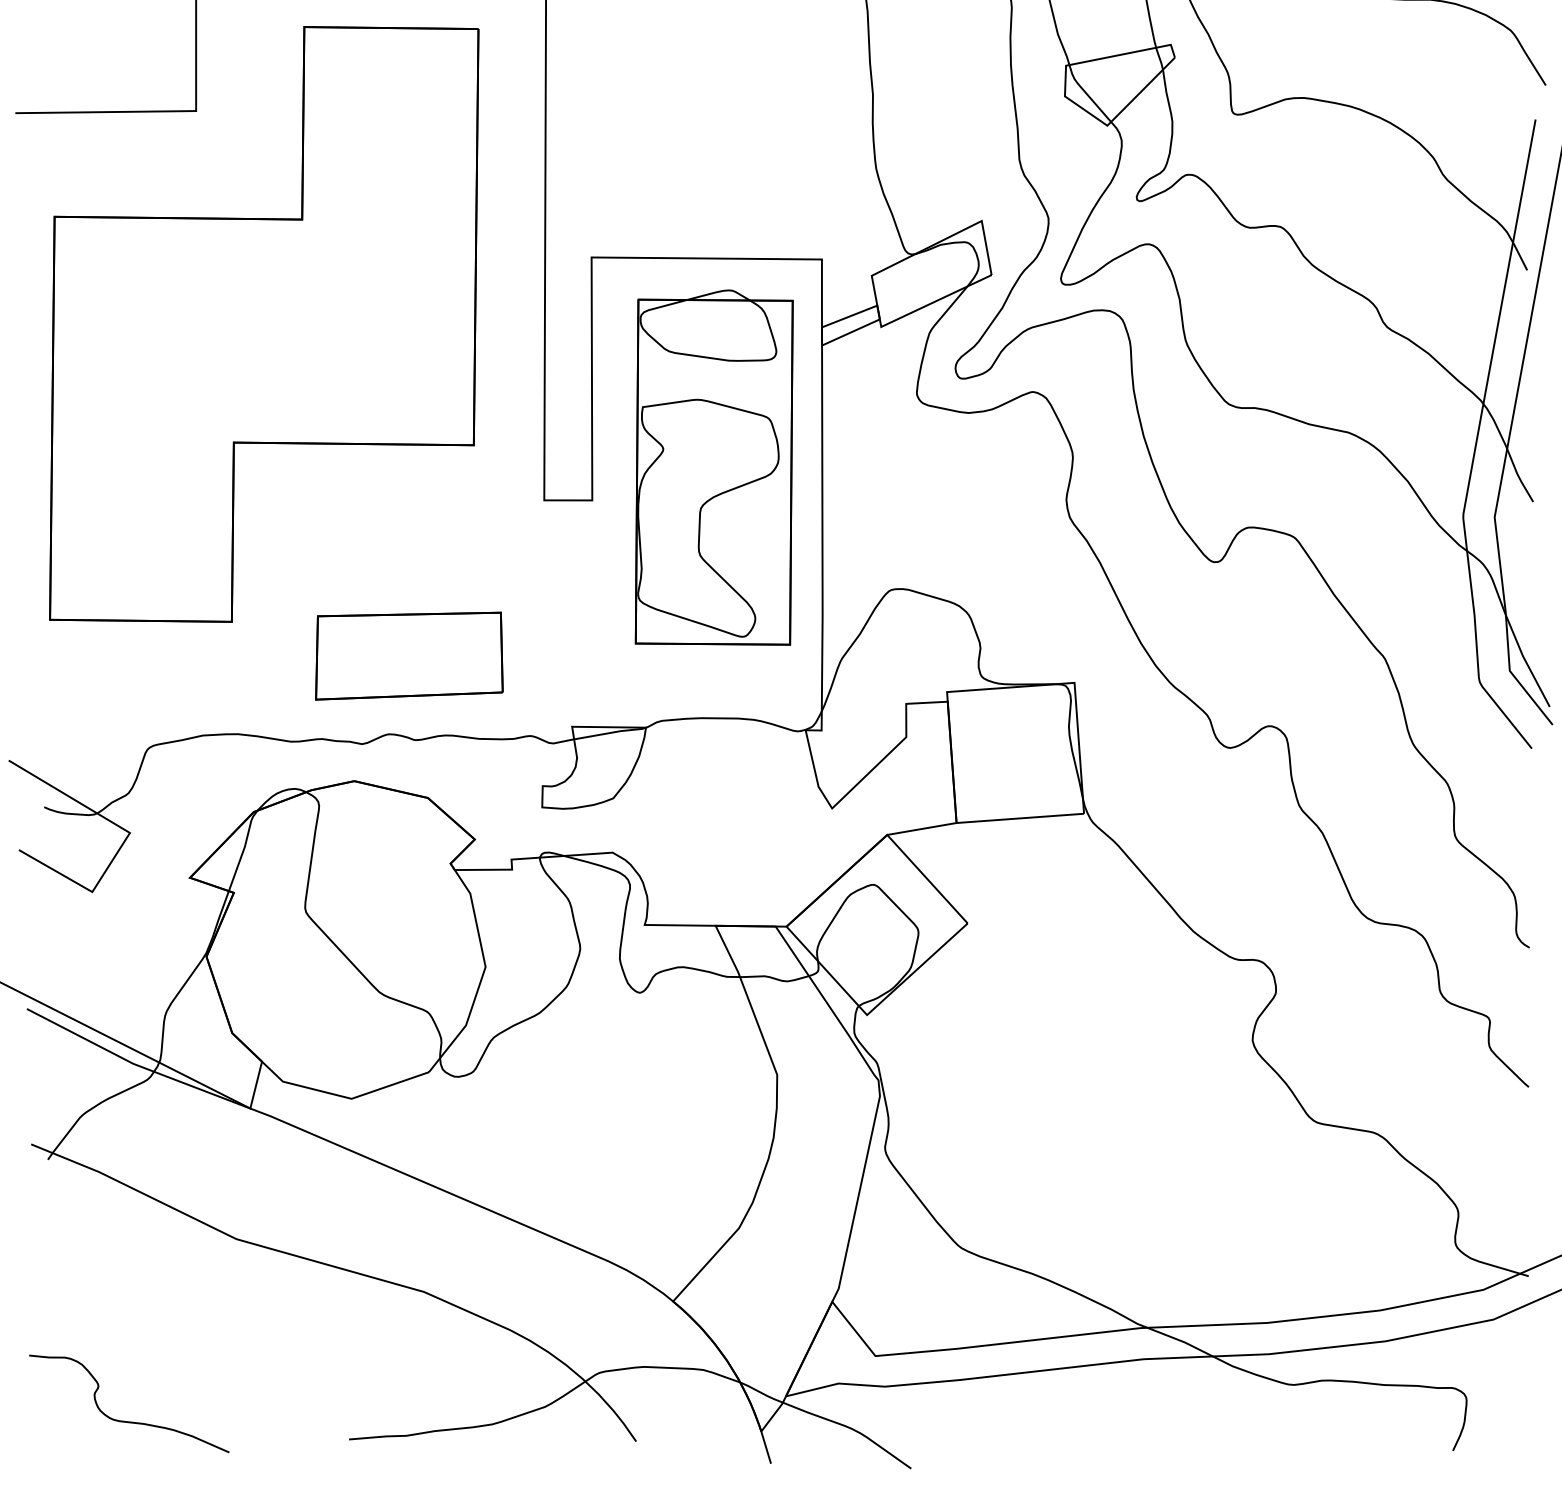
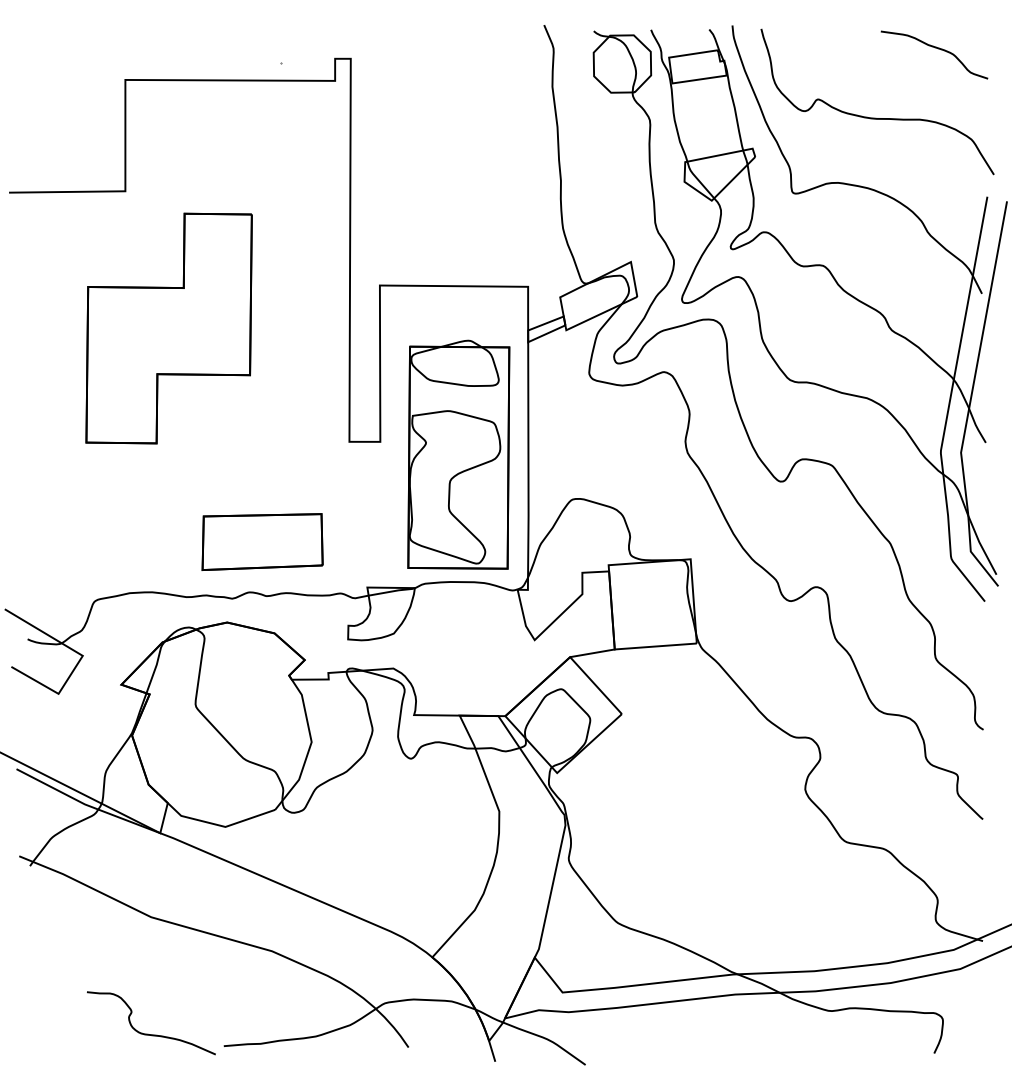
part: (263, 324) -> (168, 328), size x0.6
part: (713, 467) -> (458, 454), moved
curve: (124, 1419) -> (148, 1033), moved

